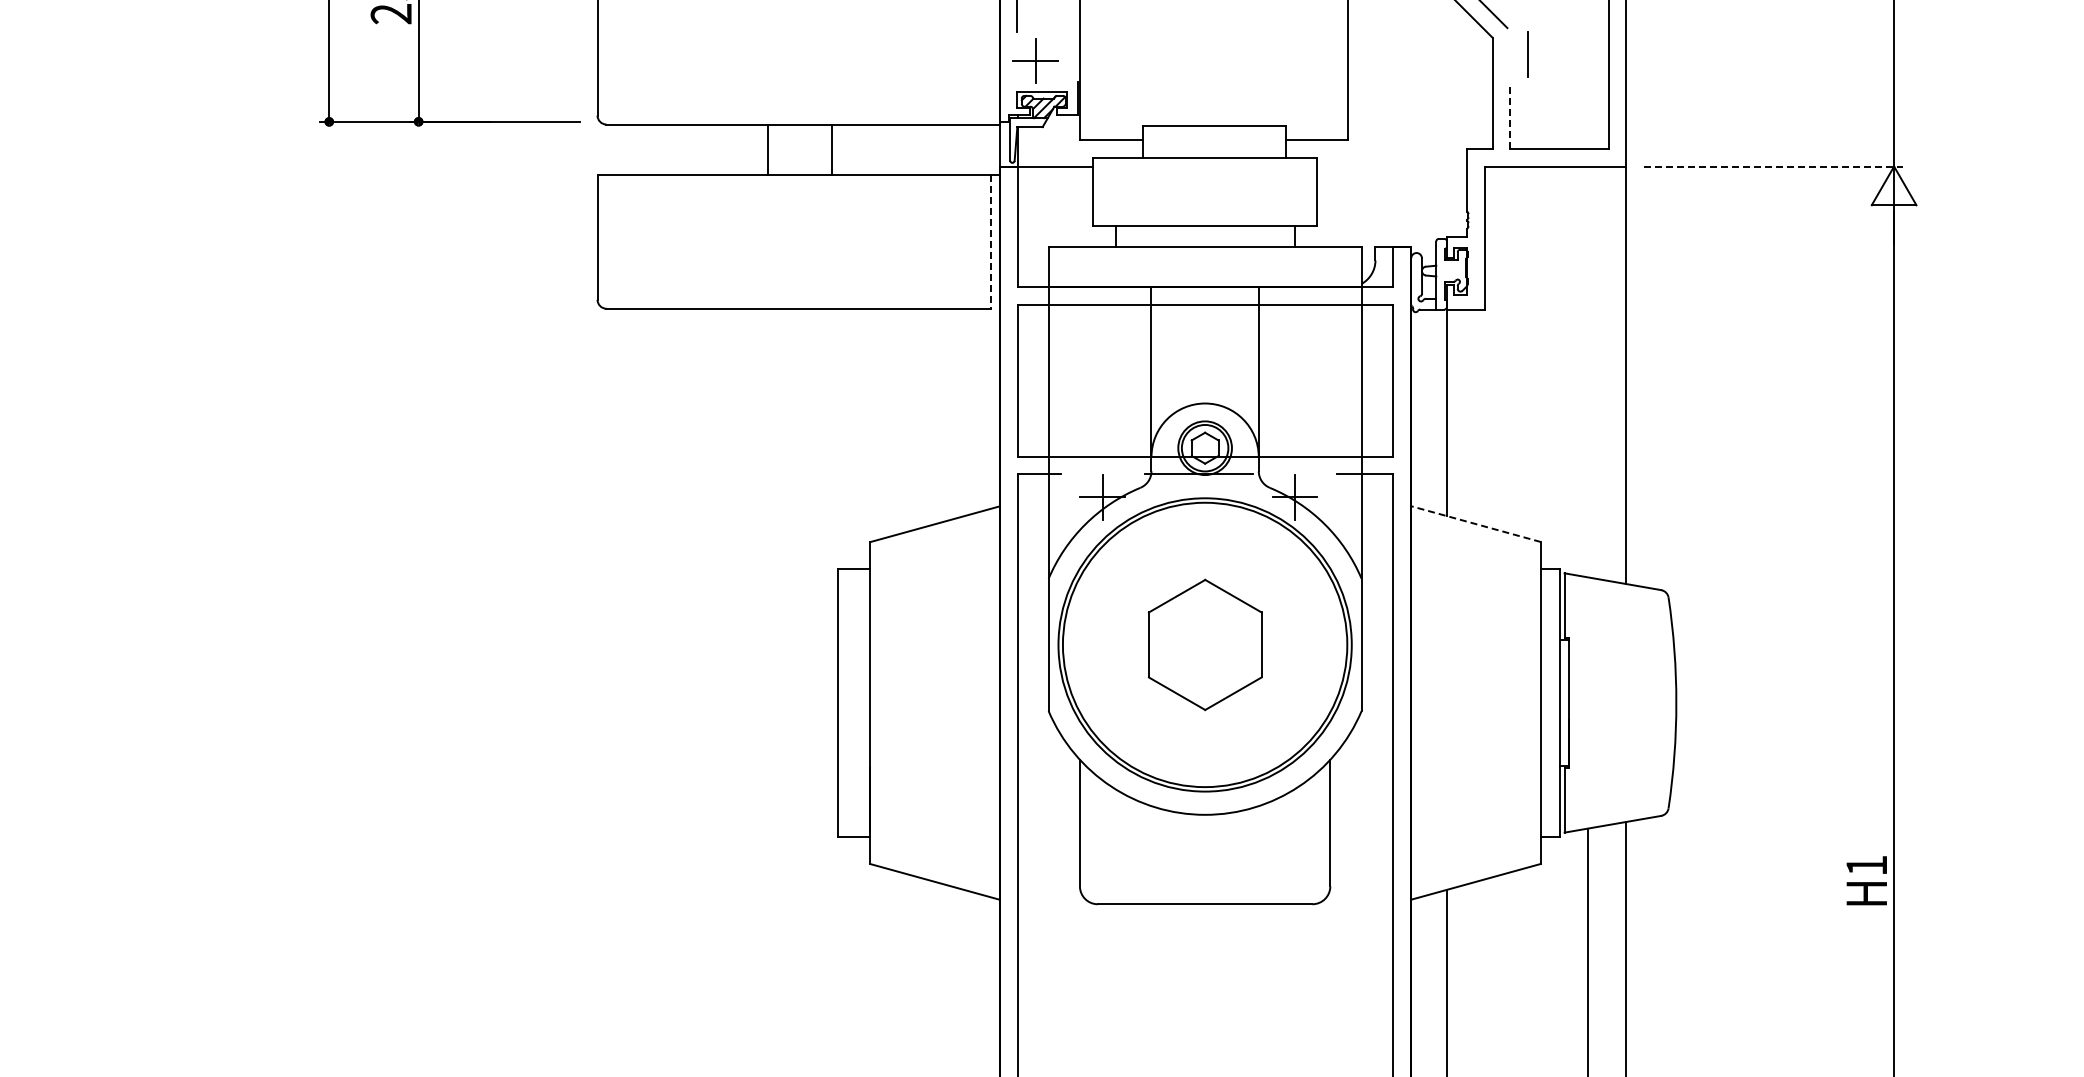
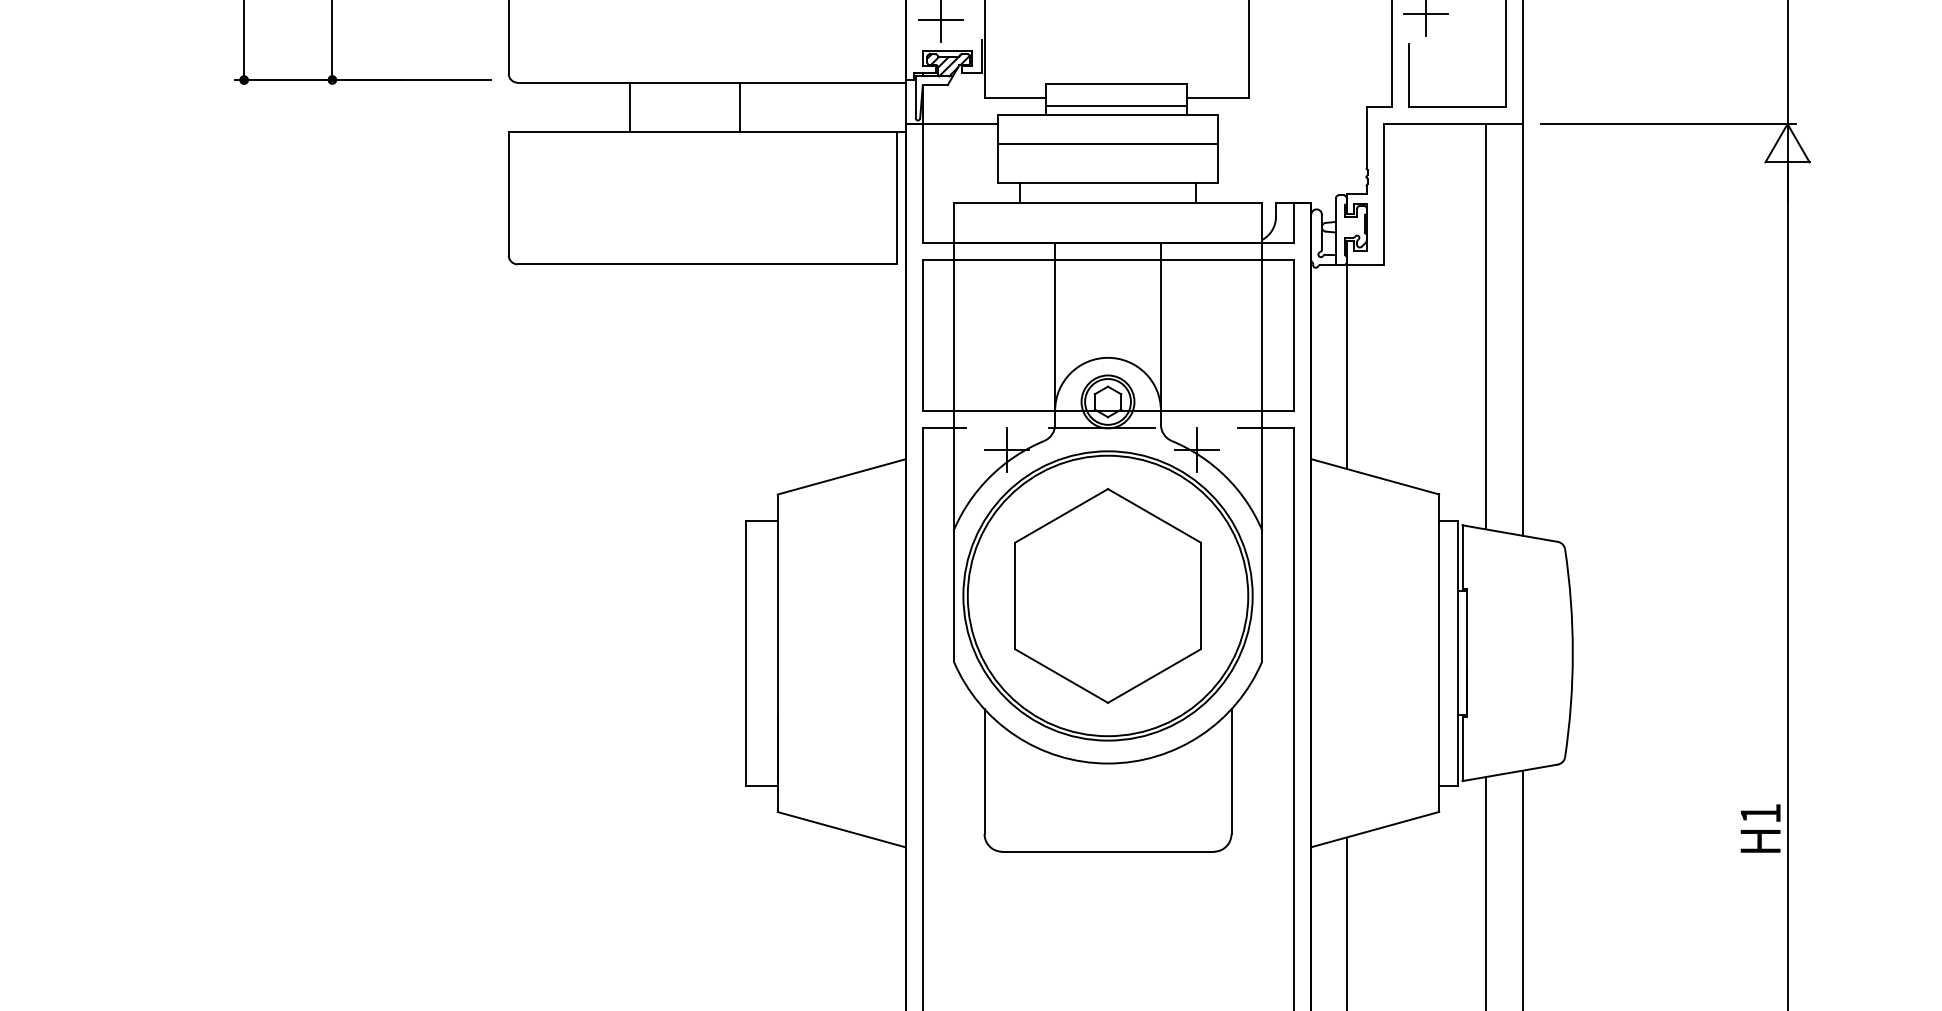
line: (1527, 54) -> (1425, 13), added
line: (1509, 116) -> (1408, 74), dashed -> solid
line: (1213, 148) -> (1116, 106), added
line: (768, 149) -> (630, 107), moved
line: (1773, 166) -> (1668, 124), dashed -> solid
line: (1204, 186) -> (1107, 143), added
line: (990, 242) -> (896, 199), dashed -> solid
line: (1588, 371) -> (1486, 326), added
line: (1475, 524) -> (1374, 477), dashed -> solid
part: (1205, 644) -> (1108, 595), size x1.67

